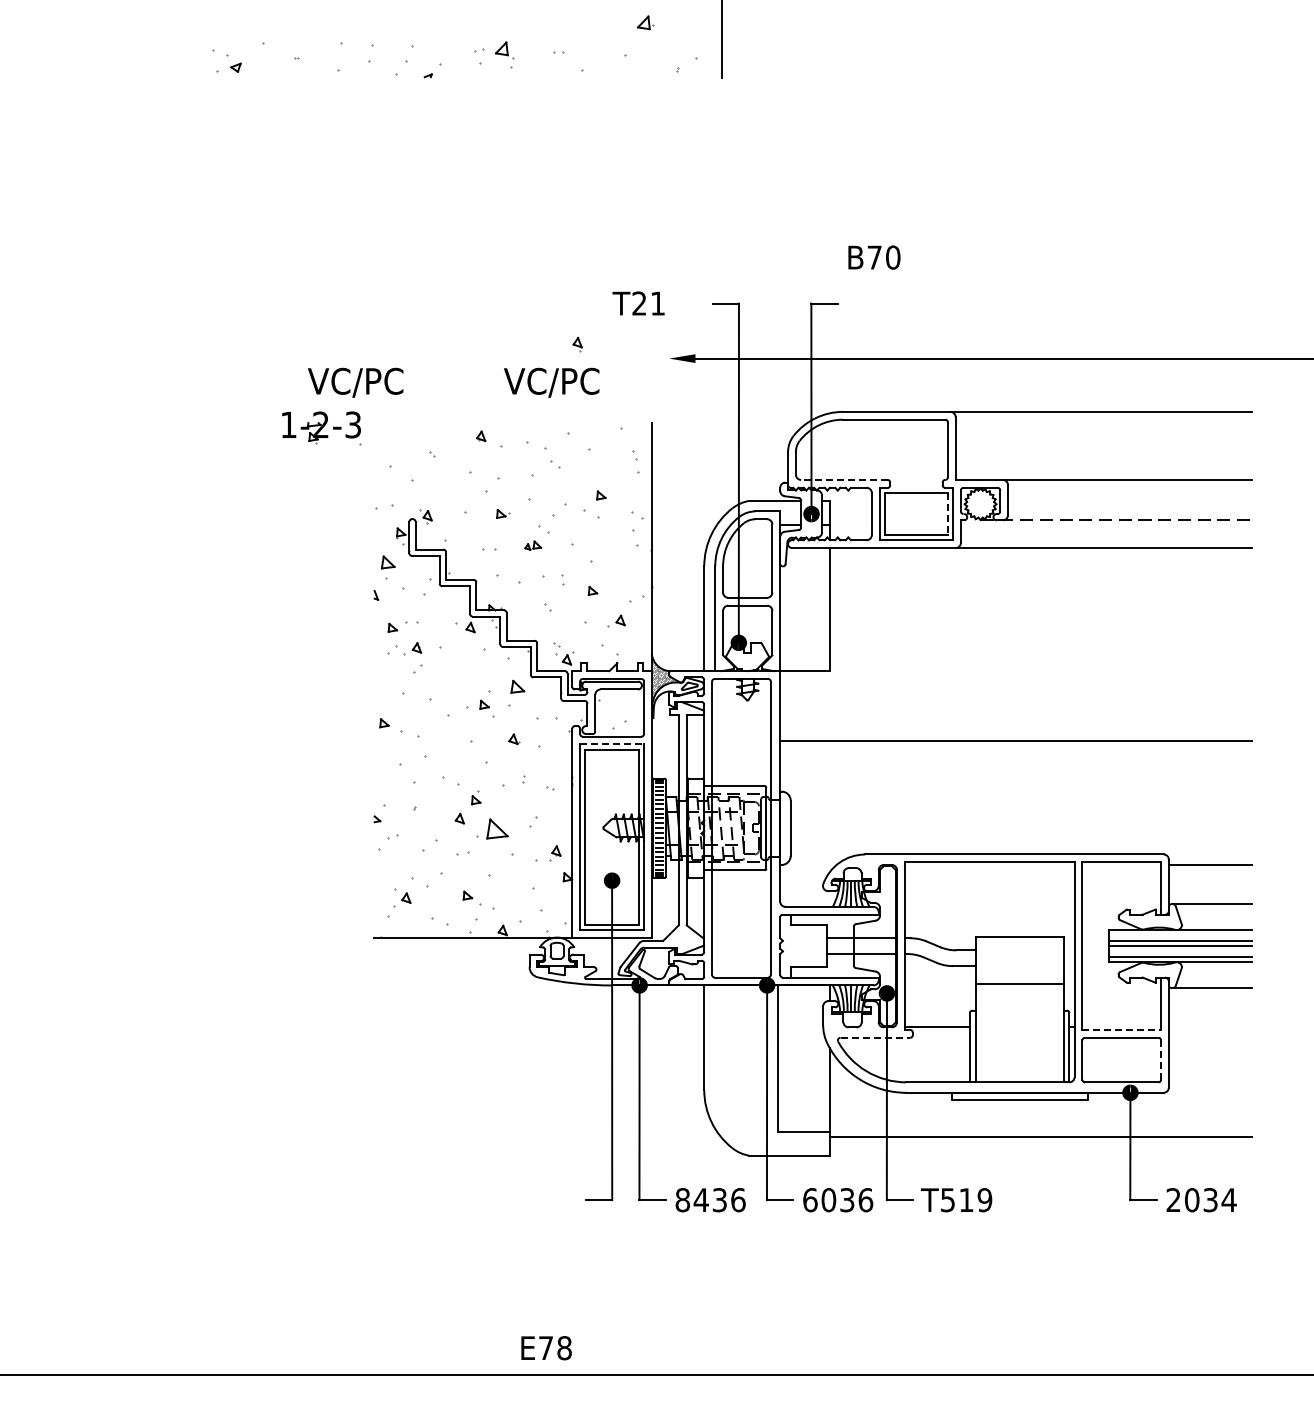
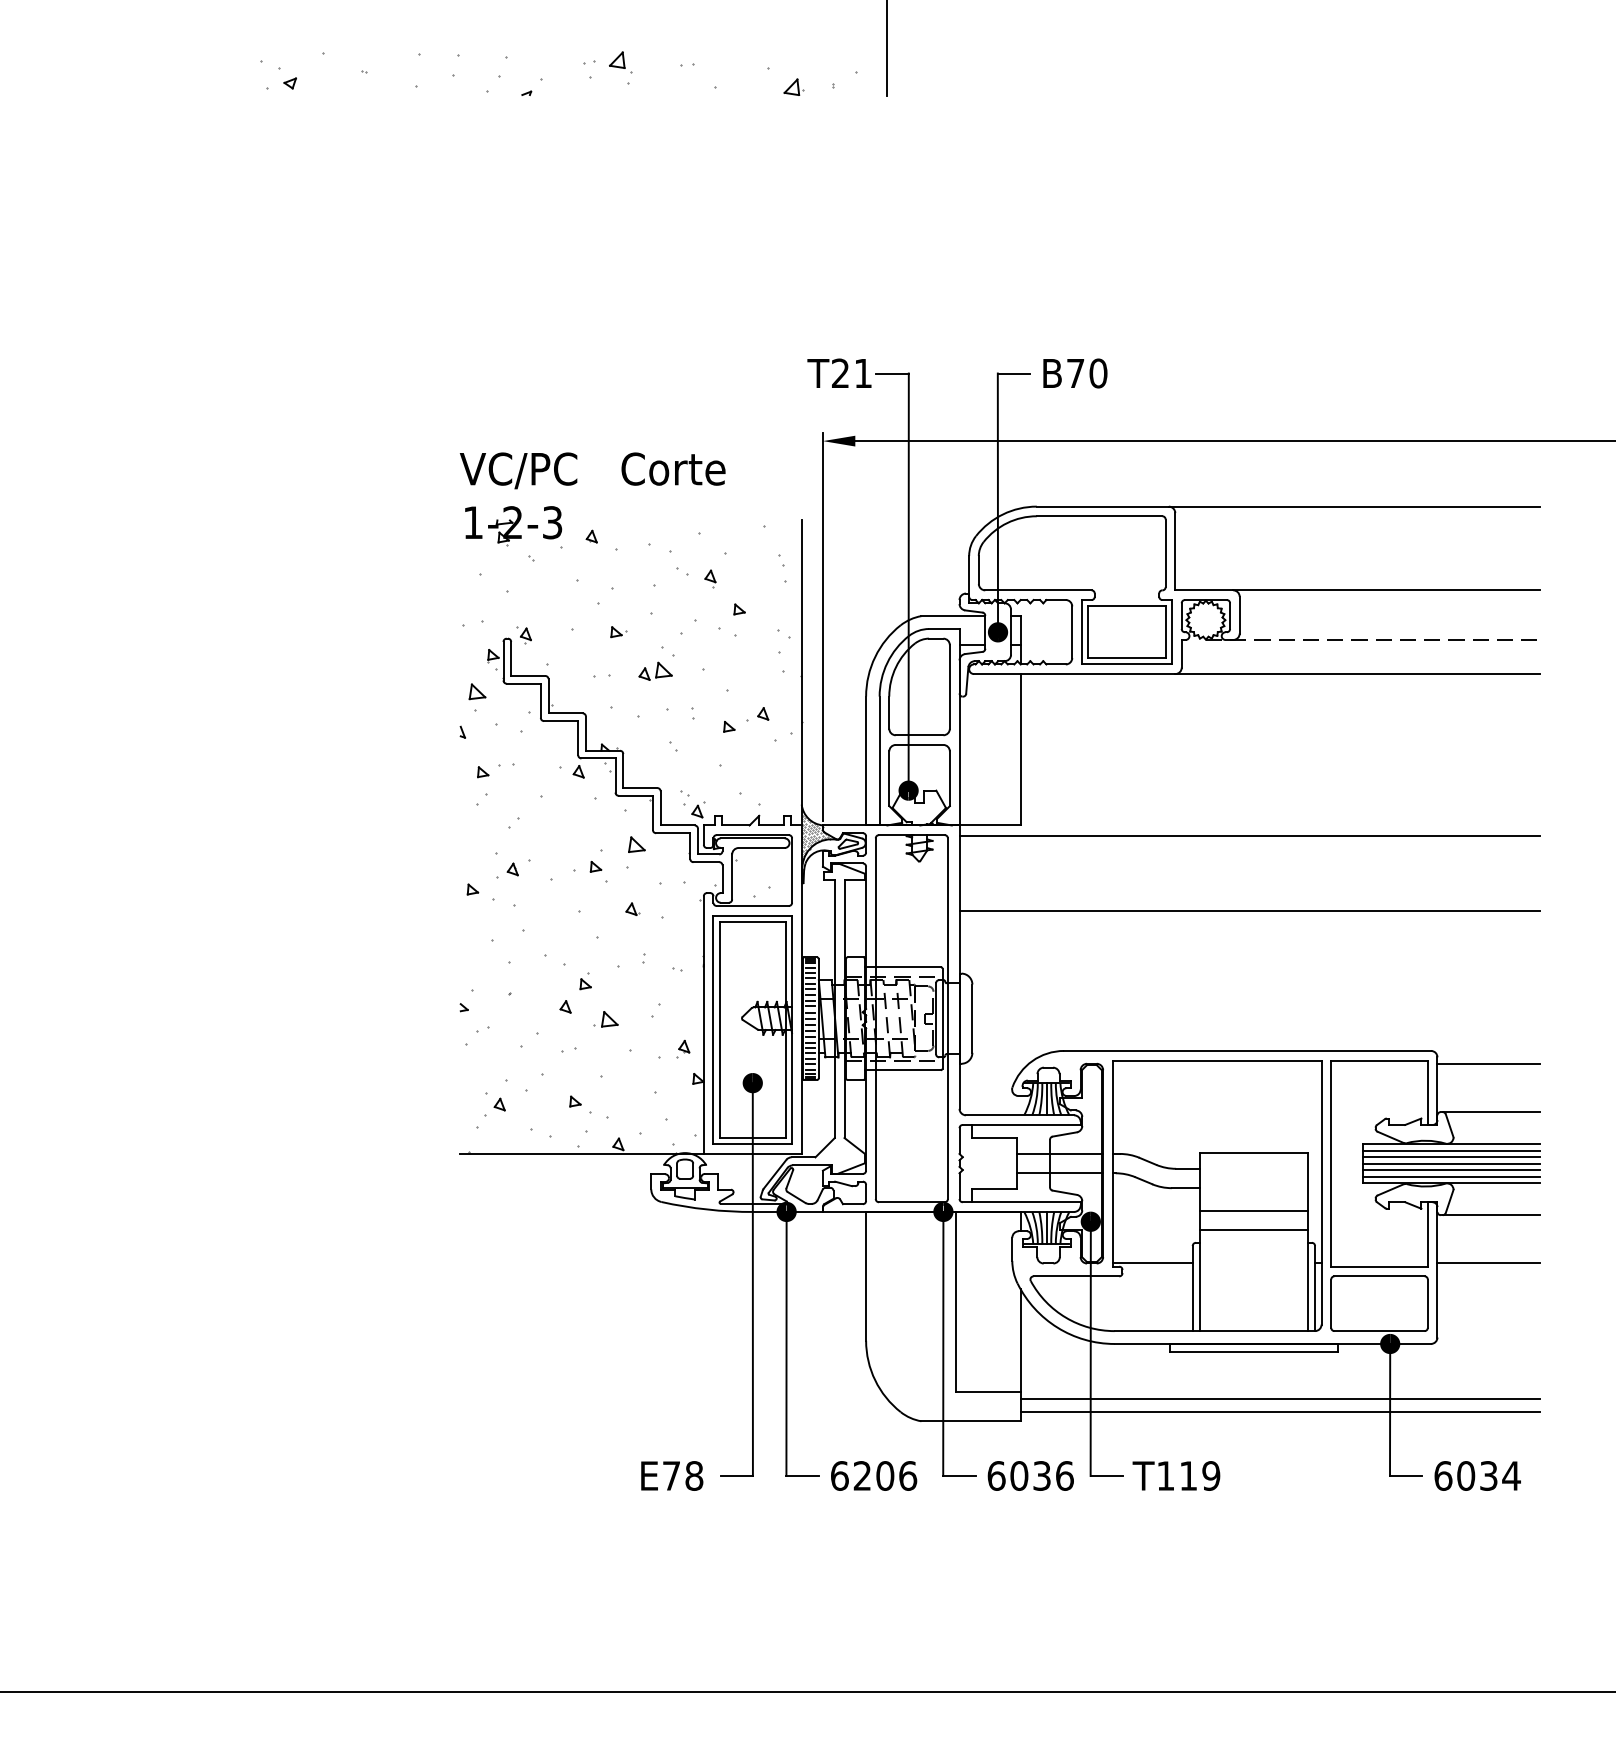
part: (645, 22) -> (793, 86), moved
text: (874, 257) -> (1075, 373), moved
text: (638, 303) -> (839, 373), moved
part: (577, 344) -> (710, 578), moved
text: (355, 382) -> (518, 470), moved
text: (551, 382) -> (678, 470), VC/PC -> Corte
part: (321, 428) -> (513, 527), moved
line: (843, 480) -> (1037, 591), dashed -> solid
line: (669, 509) -> (823, 626), added
line: (947, 514) -> (1165, 632), dashed -> solid
part: (533, 545) -> (656, 670), size x1.67
part: (616, 620) -> (758, 713), moved
part: (412, 648) -> (507, 870), moved
line: (1016, 680) -> (1250, 836), added
line: (612, 744) -> (753, 915), dashed -> solid
part: (492, 828) -> (605, 1018), size x0.62
line: (1180, 935) -> (1451, 1150), added
line: (1180, 951) -> (1451, 1170), added
line: (1019, 1000) -> (1253, 1230), added
line: (1210, 1027) -> (1488, 1263), added
line: (1122, 1029) -> (1380, 1266), dashed -> solid
line: (875, 1037) -> (1076, 1275), dashed -> solid
line: (1161, 1060) -> (1428, 1304), dashed -> solid
line: (1040, 1147) -> (1279, 1411), added
text: (701, 1200) -> (862, 1476), 8436 -> 6206
text: (947, 1200) -> (1165, 1476), T519 -> T119
text: (1173, 1200) -> (1443, 1476), 2034 -> 6034
text: (546, 1348) -> (672, 1476), moved

